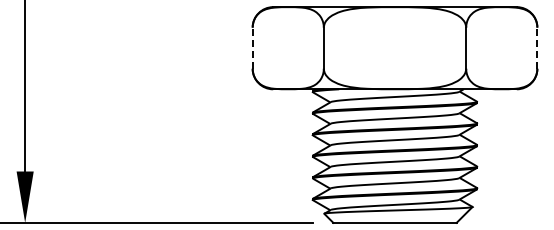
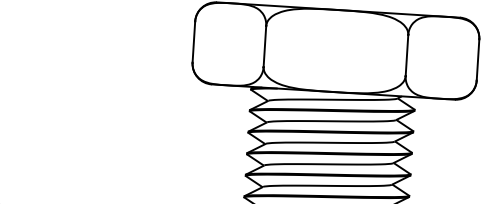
line: (252, 48) -> (193, 42), dashed -> solid
line: (537, 48) -> (478, 60), dashed -> solid

